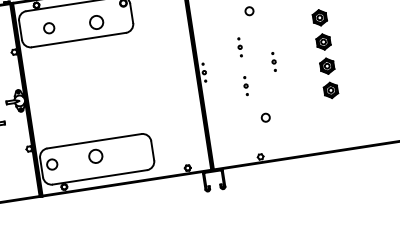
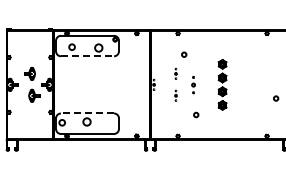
line: (78, 40) -> (87, 56), solid -> dashed
part: (273, 61) -> (193, 84), size x1.6
circle: (266, 116) -> (196, 114), moved
line: (94, 141) -> (87, 113), solid -> dashed

